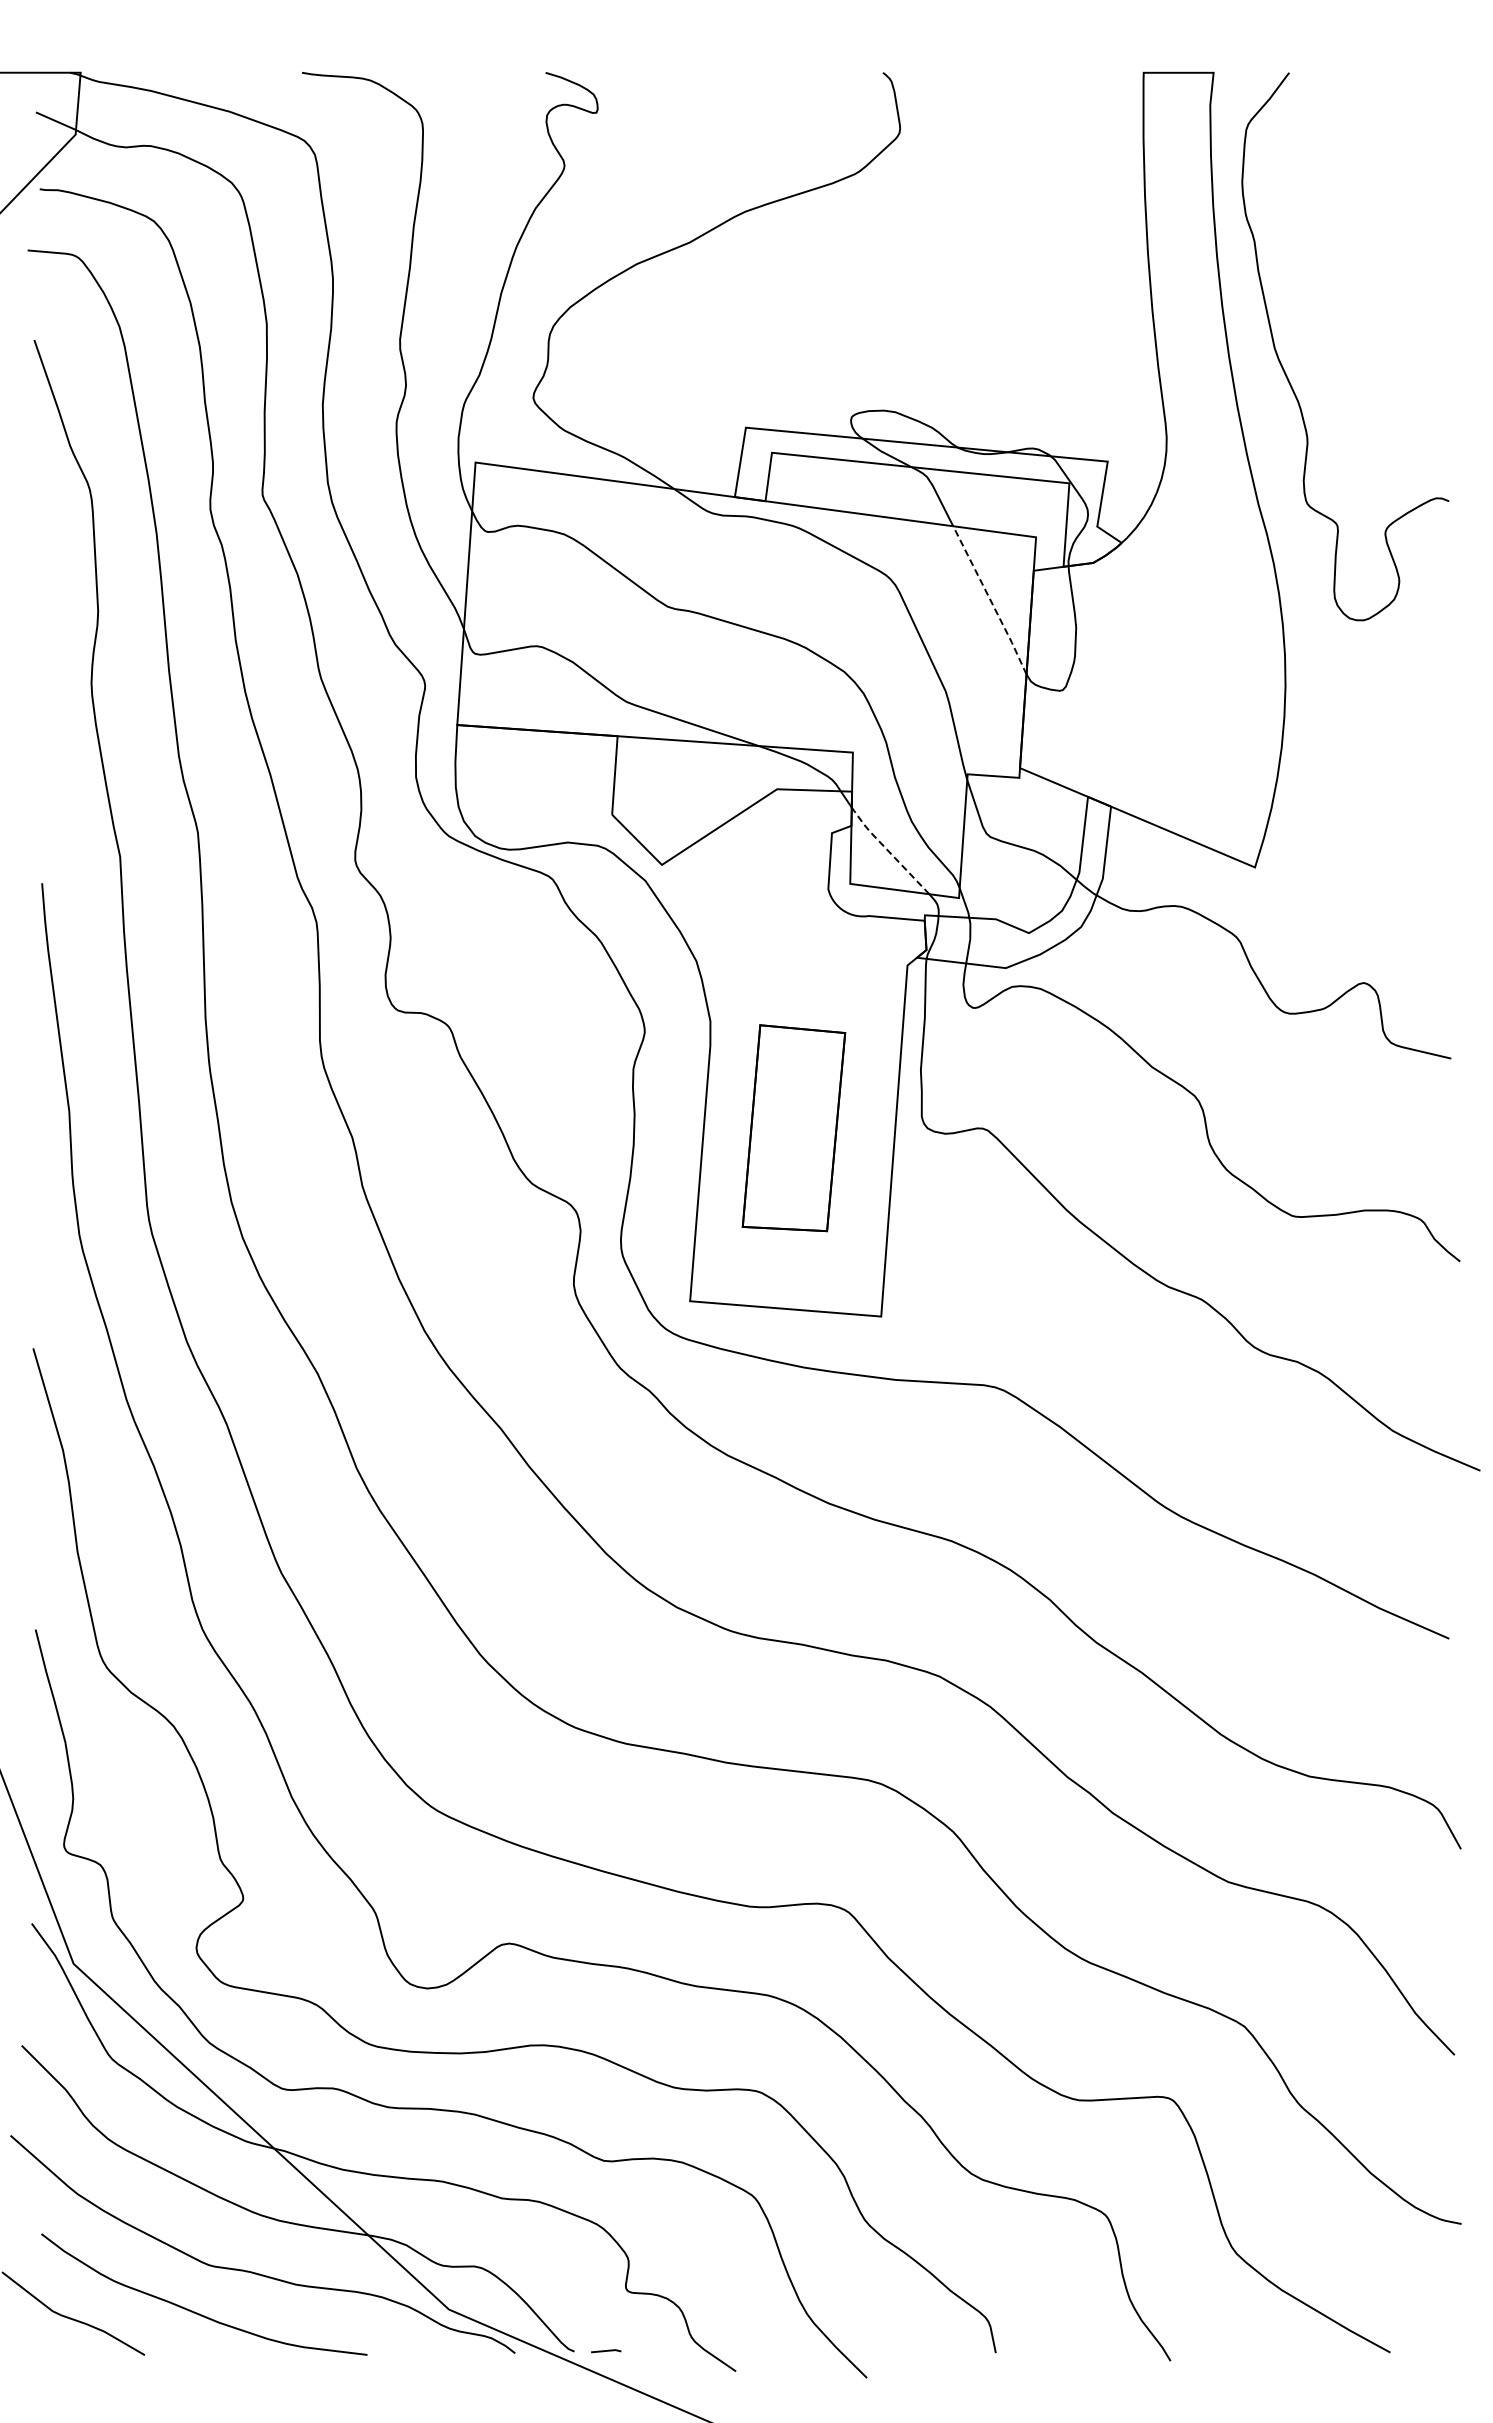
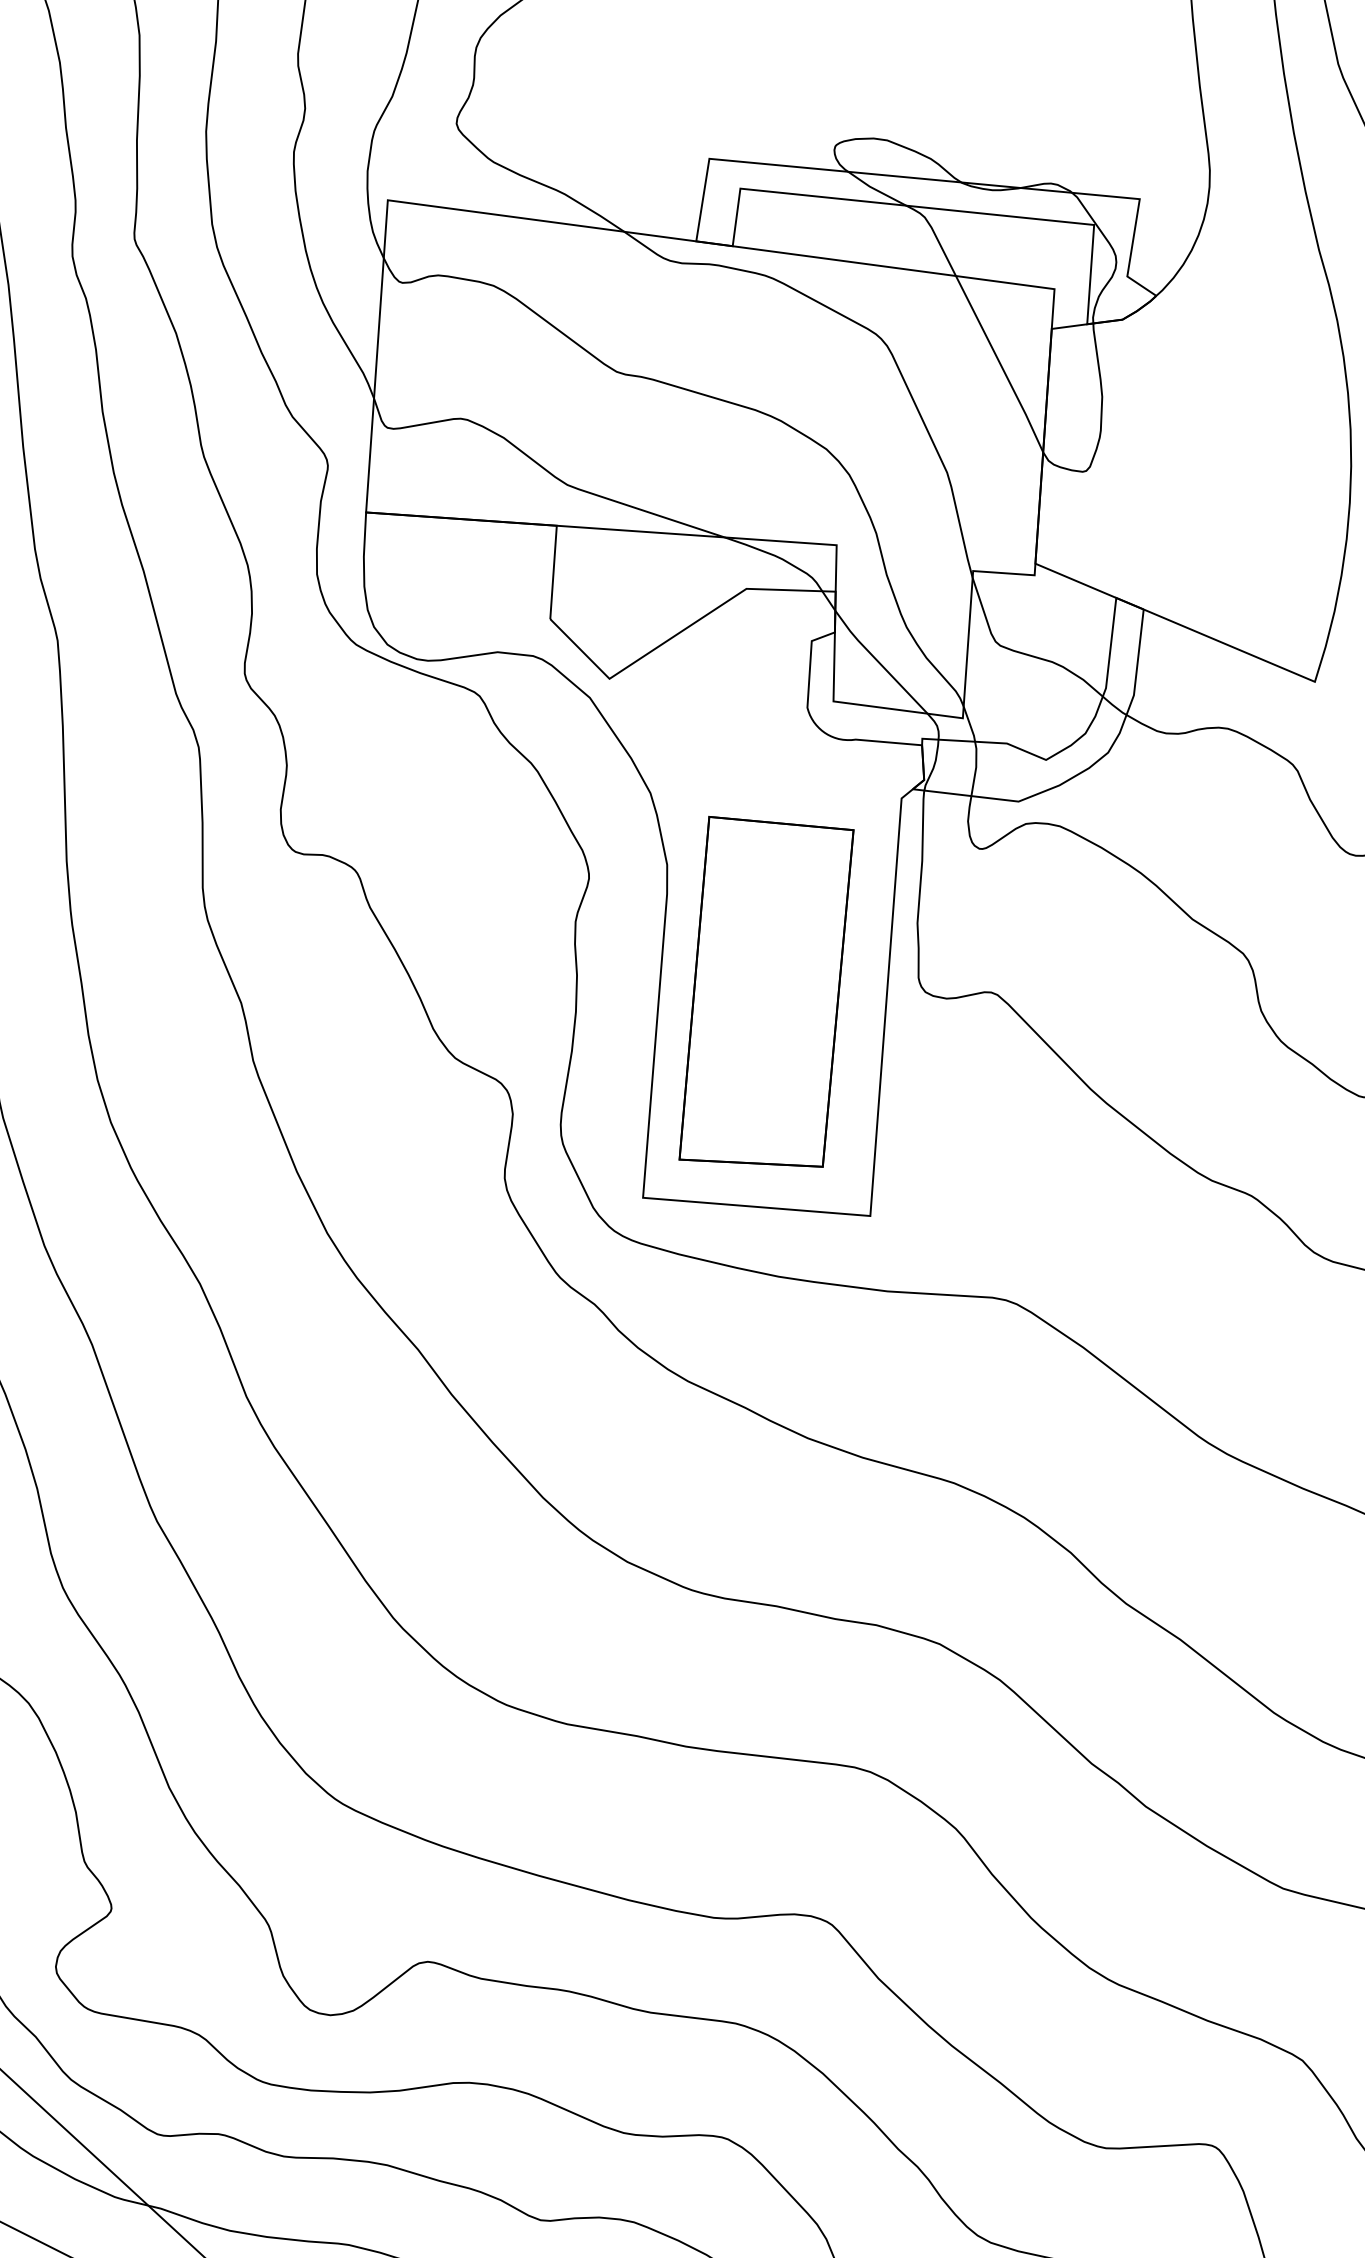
line: (990, 600) -> (1000, 364), dashed -> solid
line: (888, 850) -> (878, 661), dashed -> solid
part: (793, 1128) -> (765, 992), size x1.43

